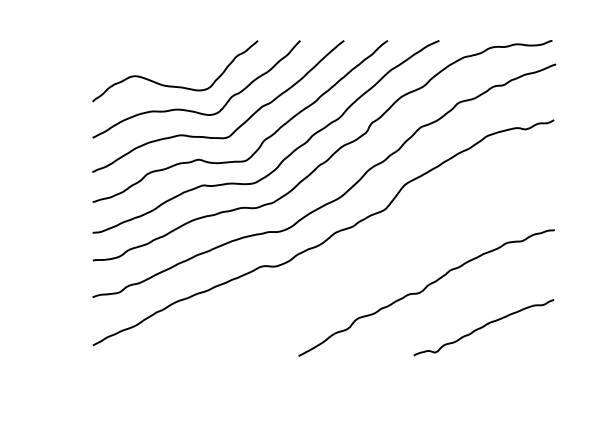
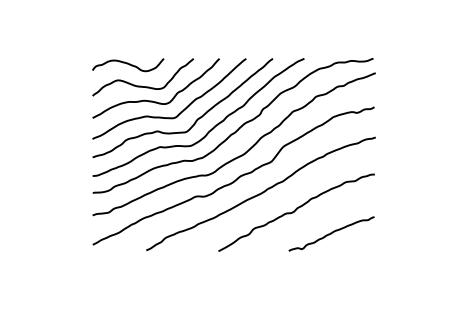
curve: (151, 50) -> (128, 64), added
curve: (367, 261) -> (260, 193), added

